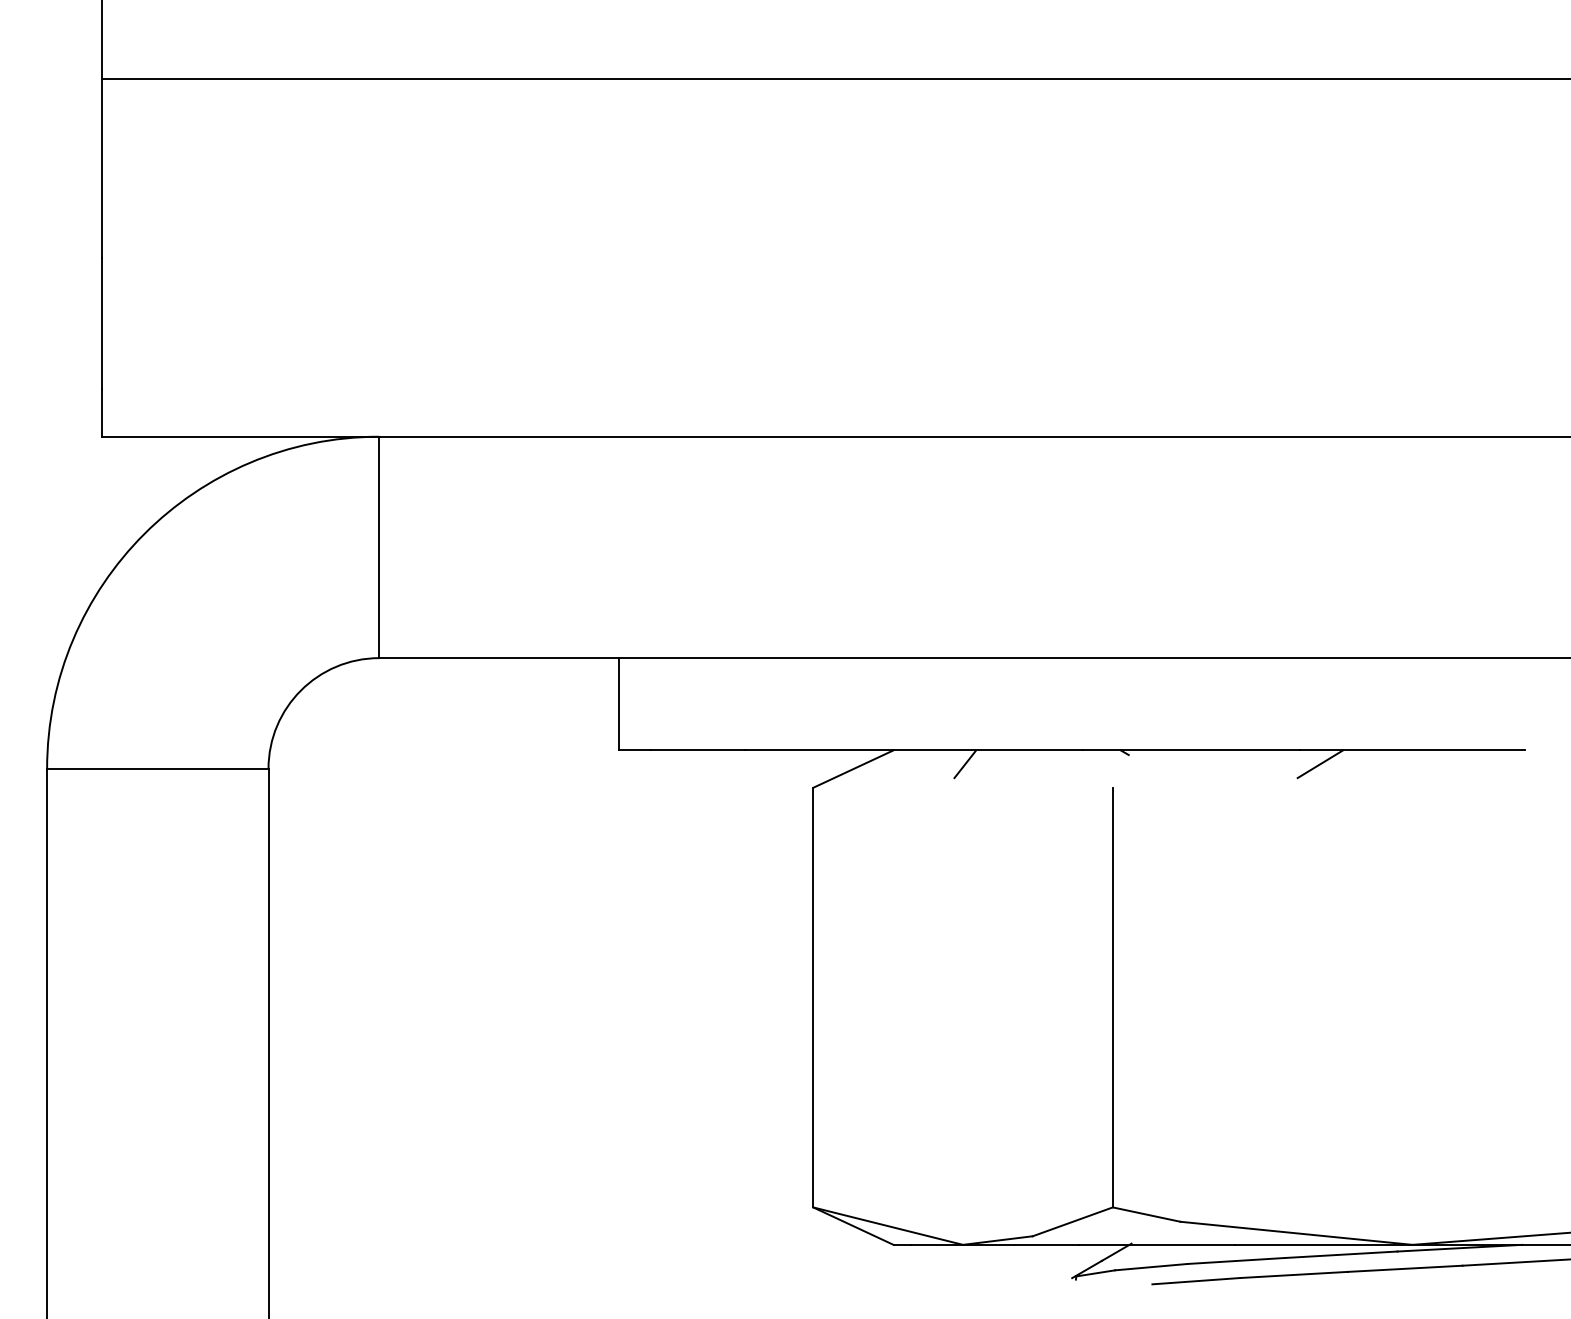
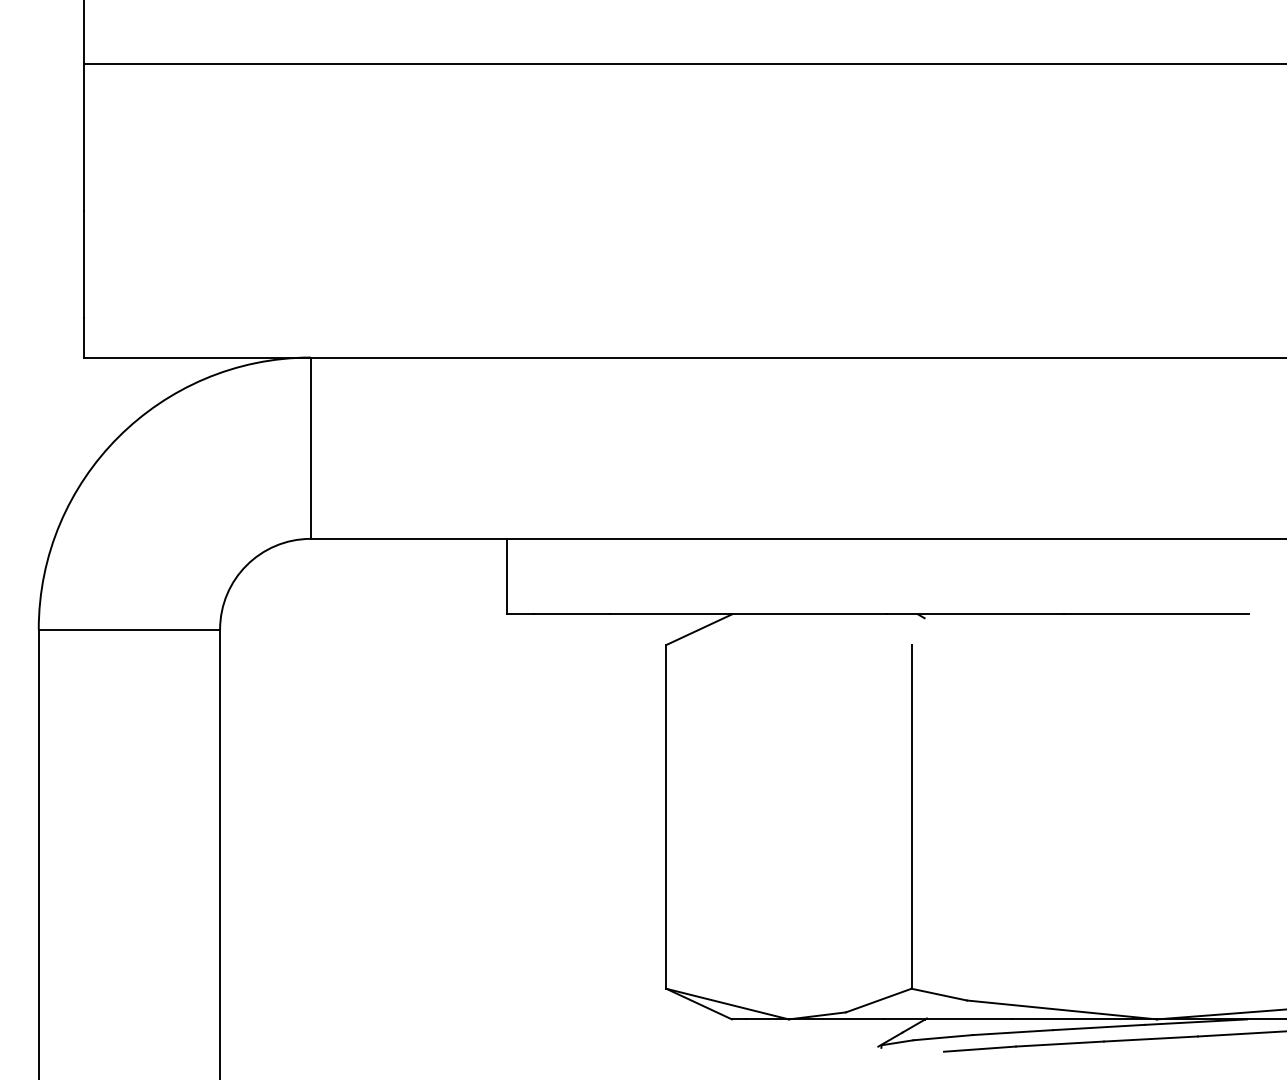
line: (965, 764) -> (790, 625), removed
line: (1320, 764) -> (1081, 625), removed

